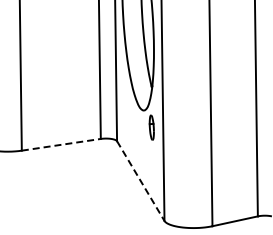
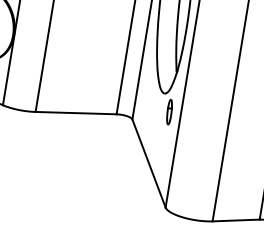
line: (61, 144) -> (76, 112), dashed -> solid
line: (141, 181) -> (149, 164), dashed -> solid

